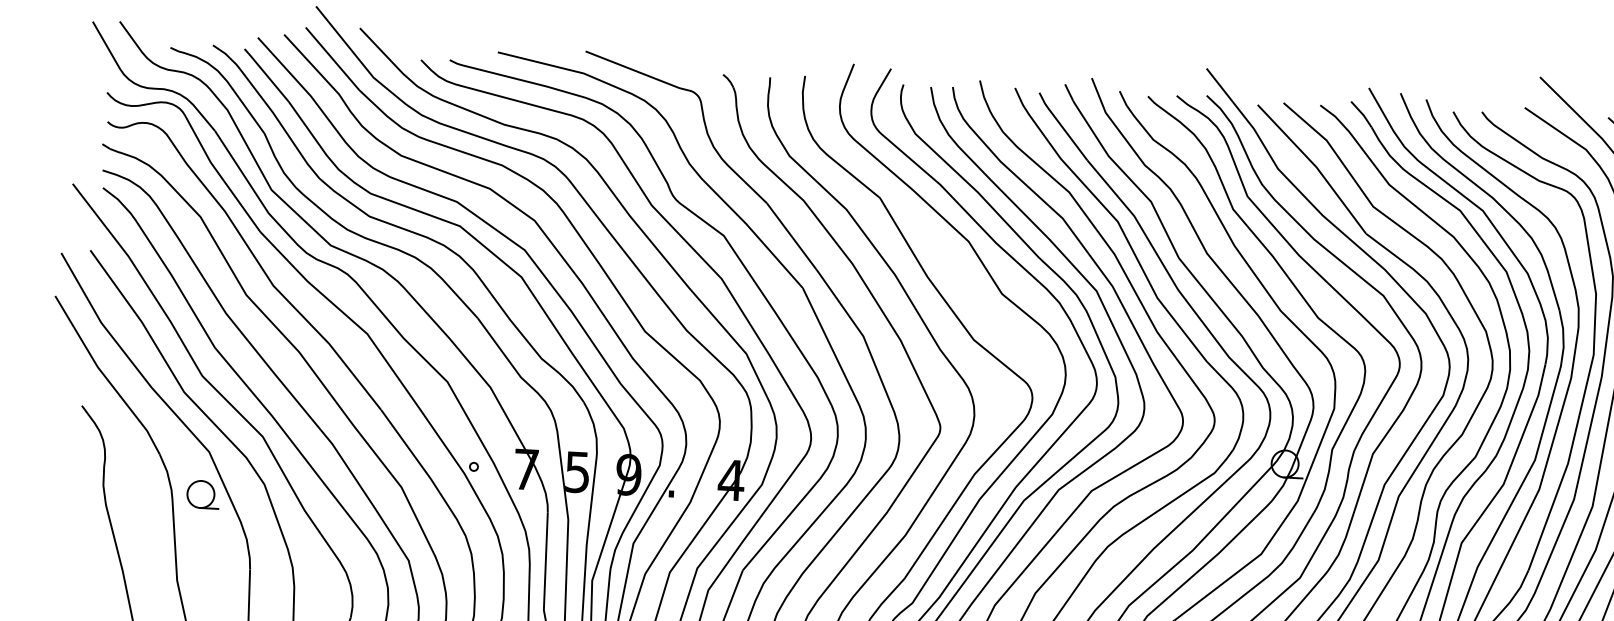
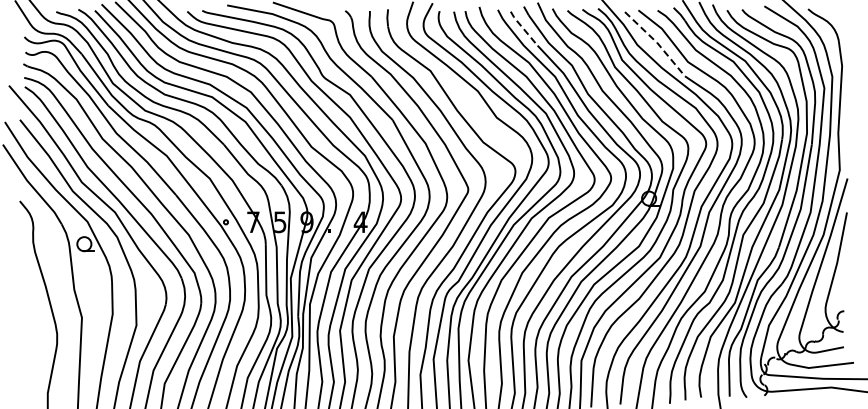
line: (1060, 126) -> (522, 28), solid -> dashed
line: (1316, 166) -> (657, 42), solid -> dashed

